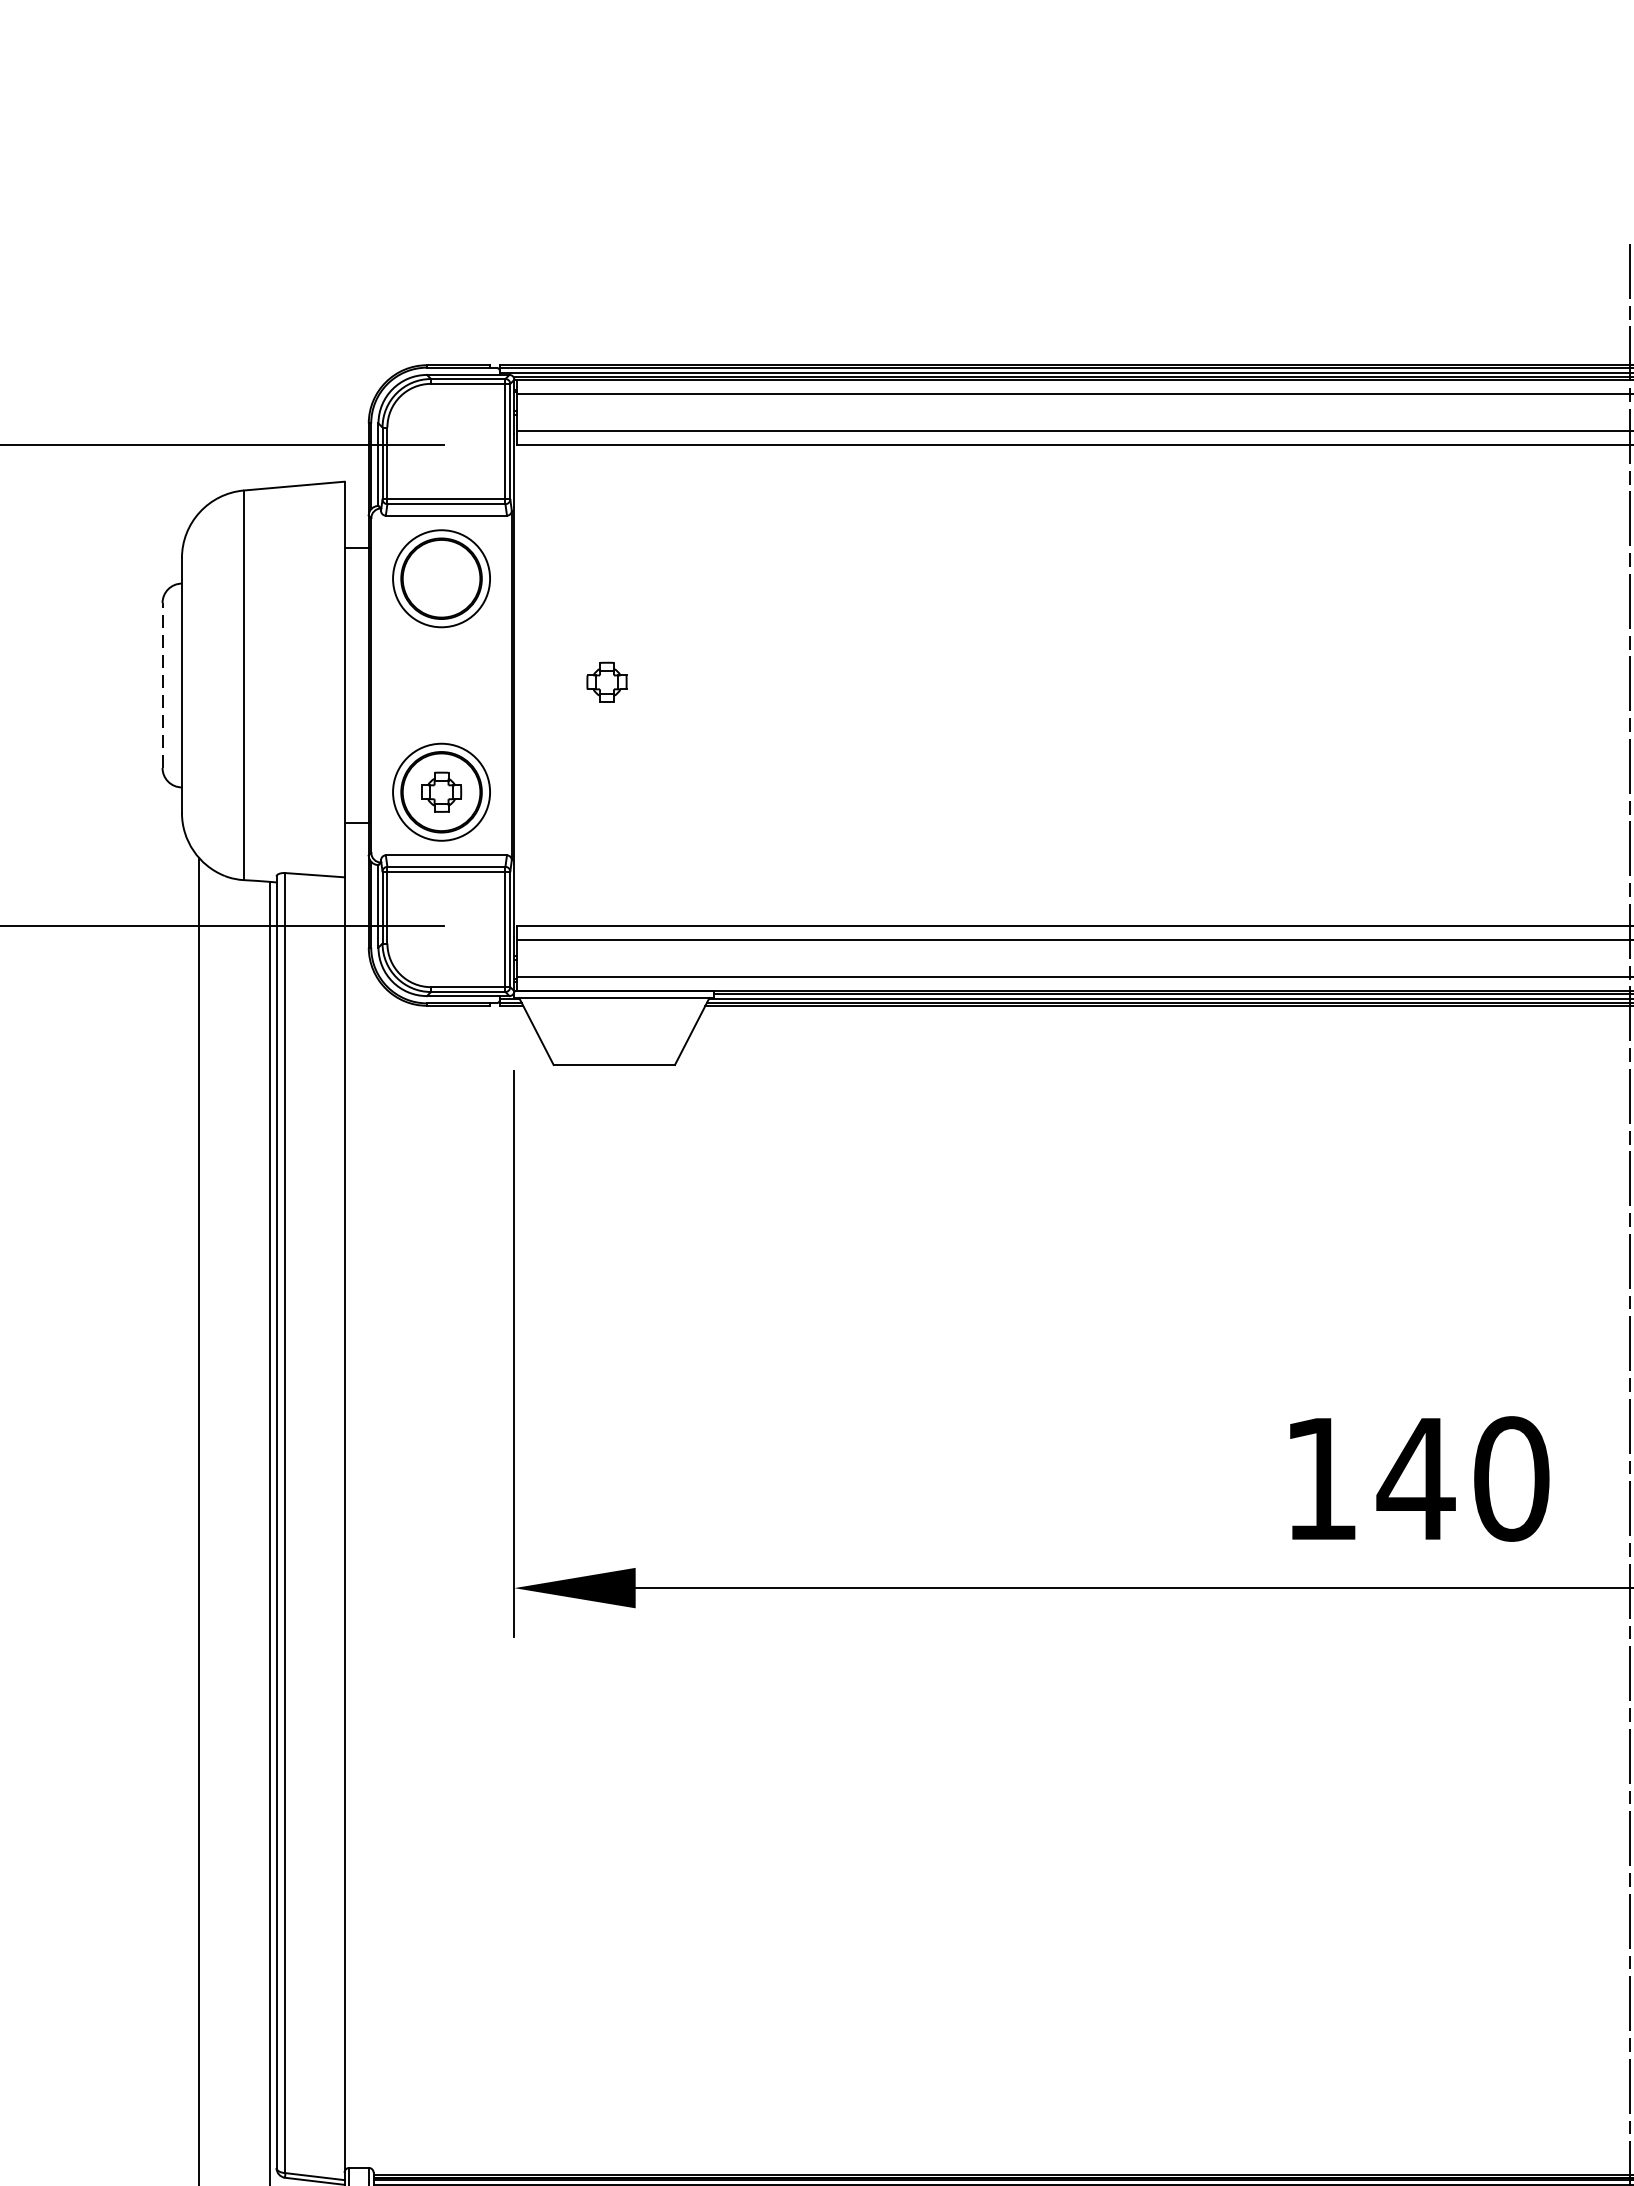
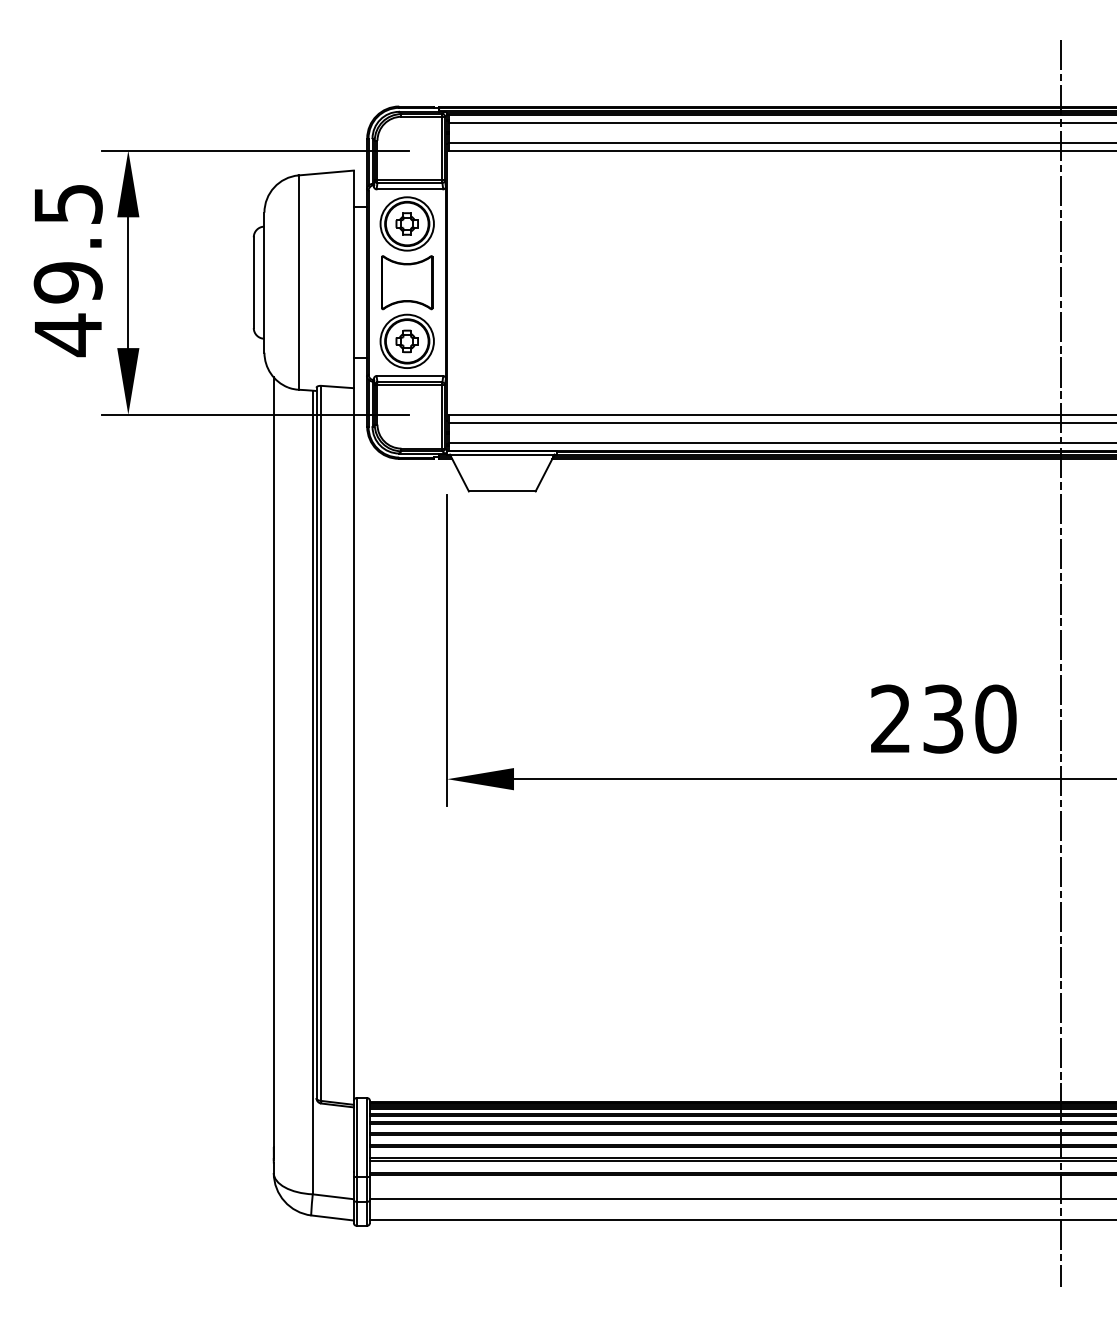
part: (605, 681) -> (406, 223), moved
line: (162, 685) -> (253, 282), dashed -> solid
part: (442, 685) -> (407, 282), added
text: (1370, 1477) -> (918, 718), 140 -> 230

